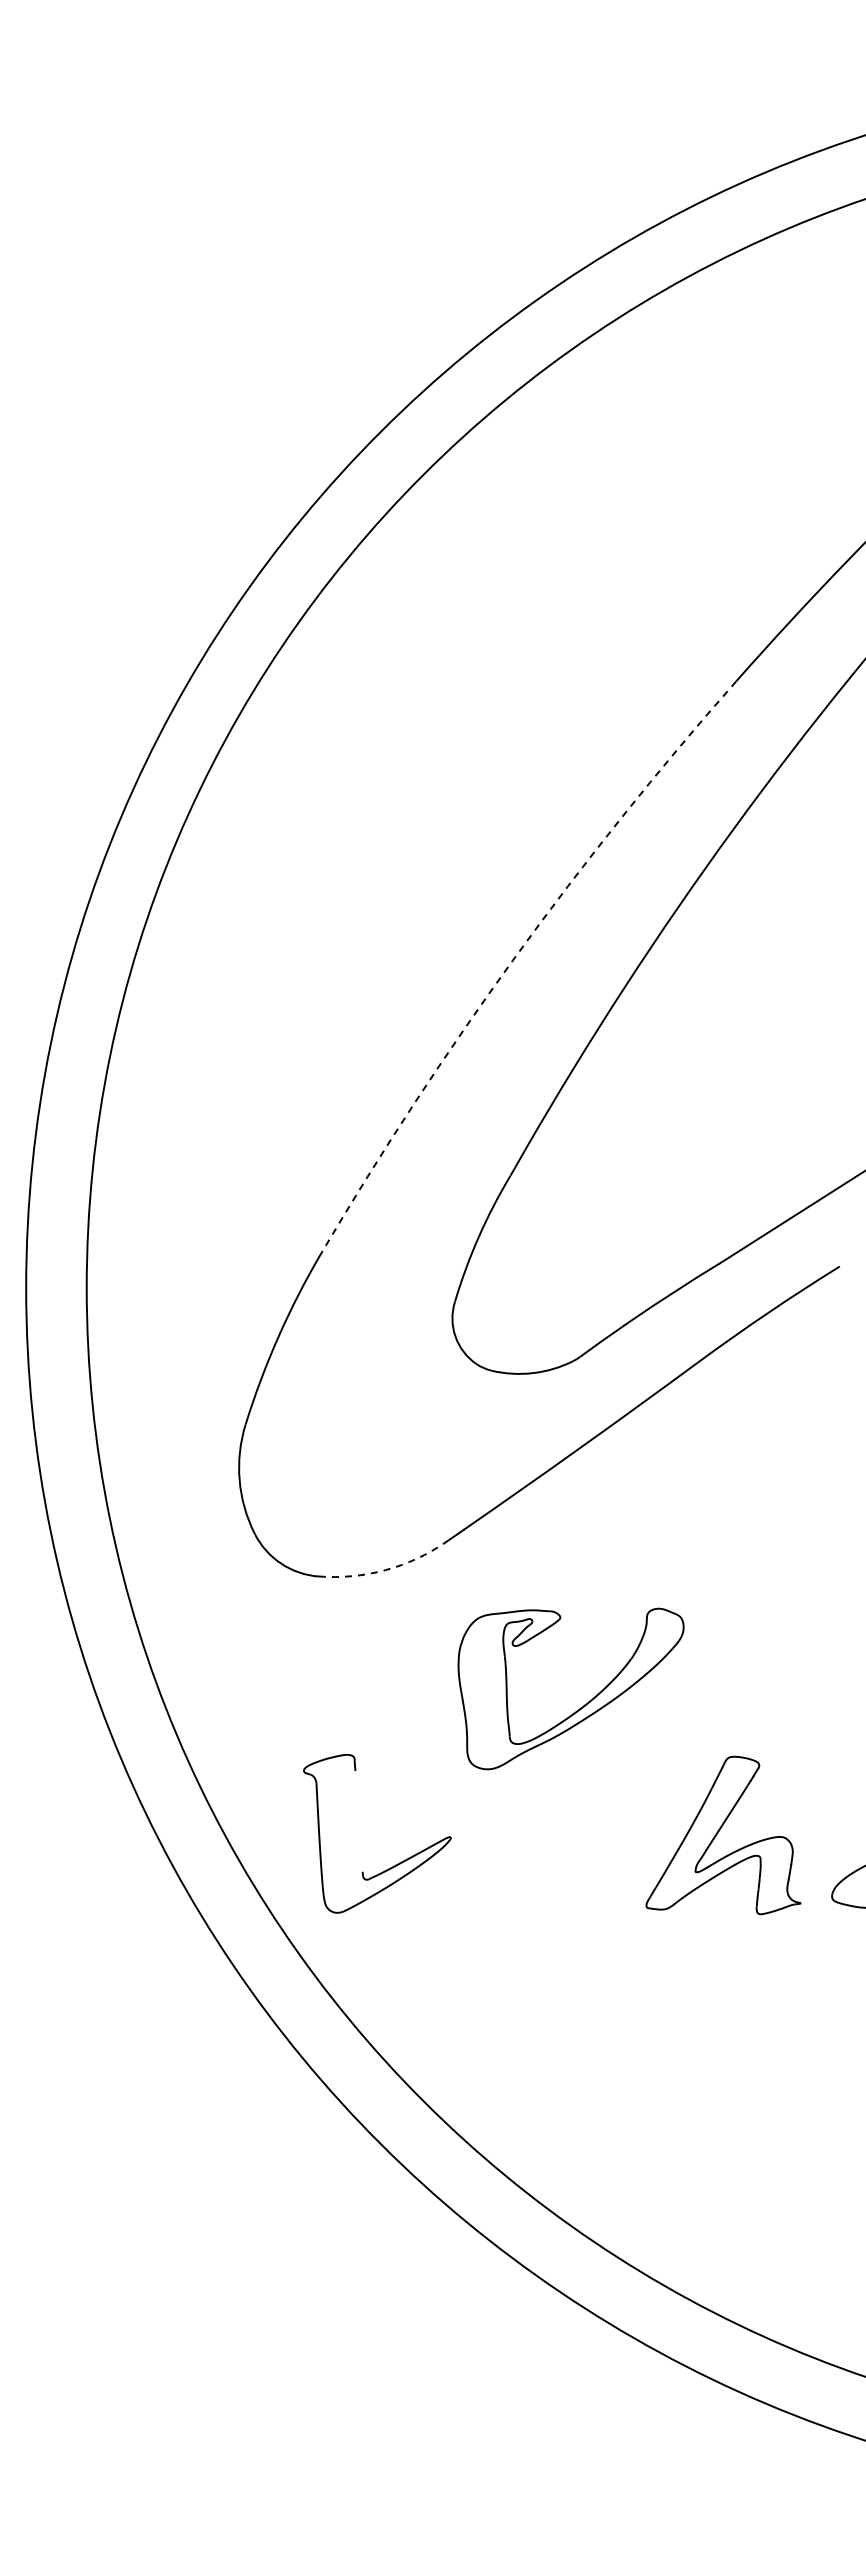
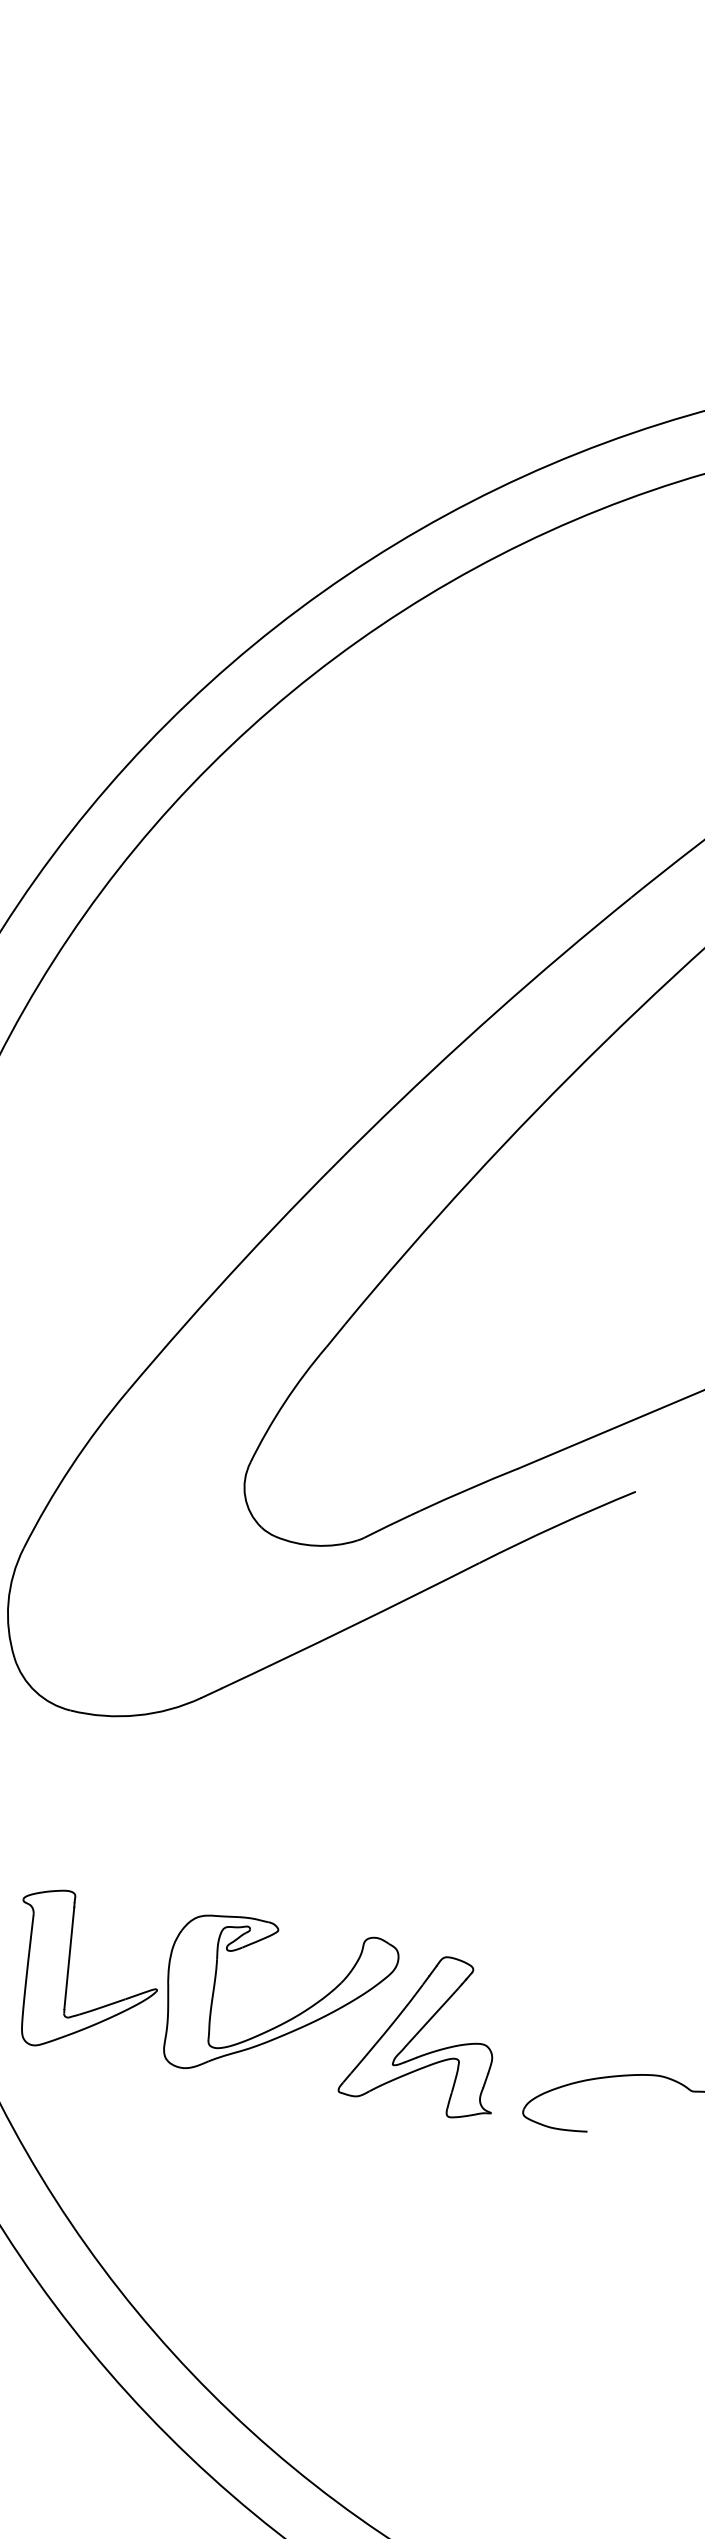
arc: (515, 957) -> (367, 1132), dashed -> solid
arc: (385, 1570) -> (137, 1715), dashed -> solid
part: (584, 1704) -> (287, 2020), moved
line: (358, 1820) -> (68, 1957), added

